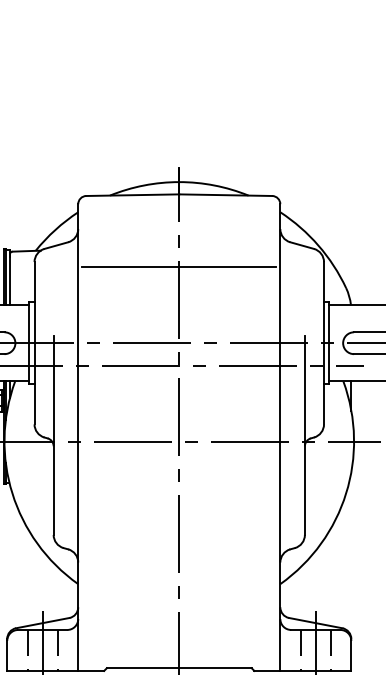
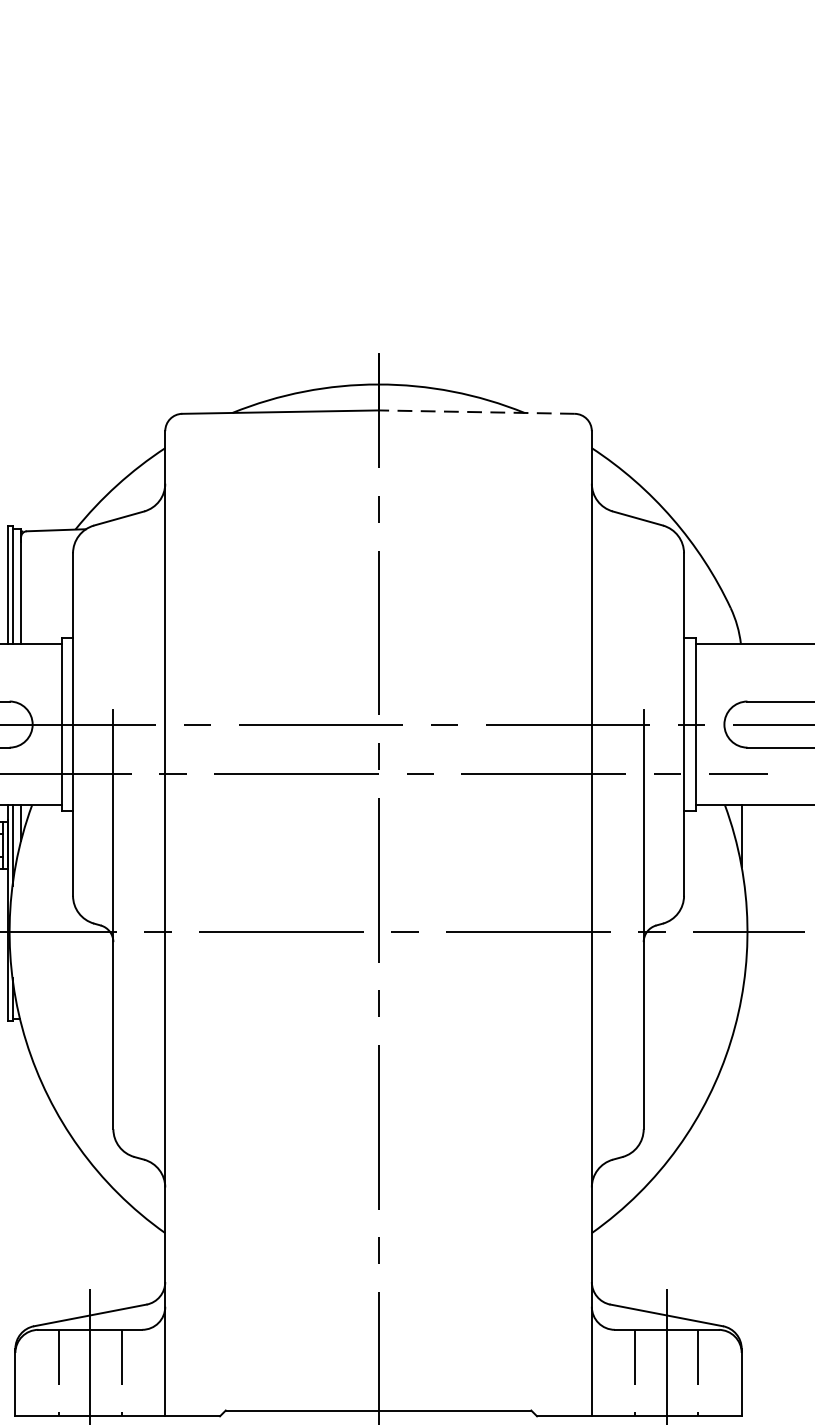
line: (225, 195) -> (476, 412), solid -> dashed
line: (178, 266) -> (376, 562), removed

